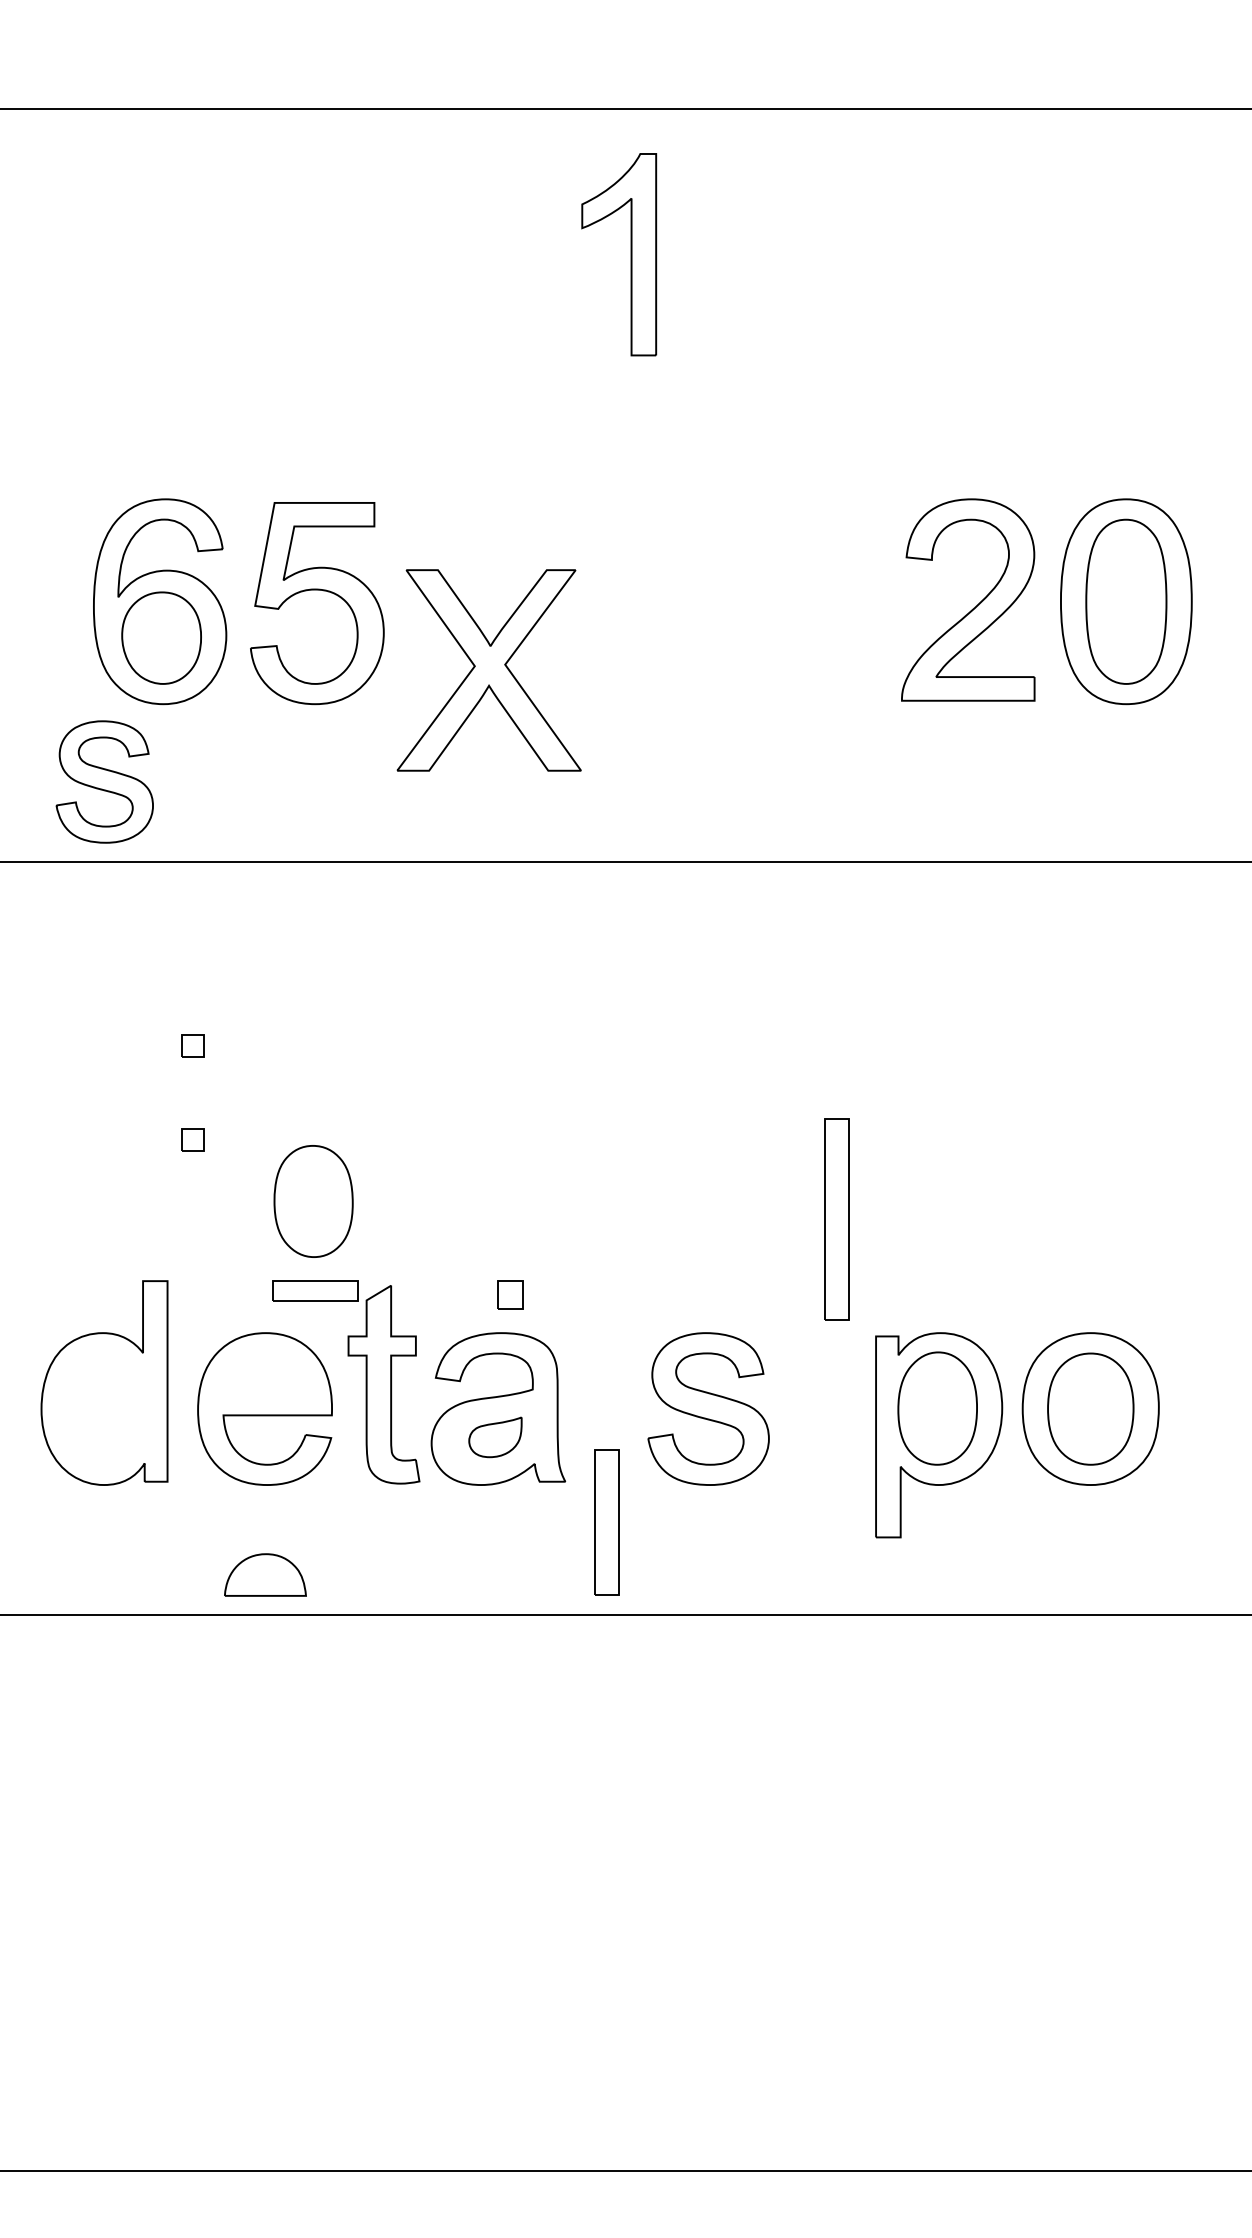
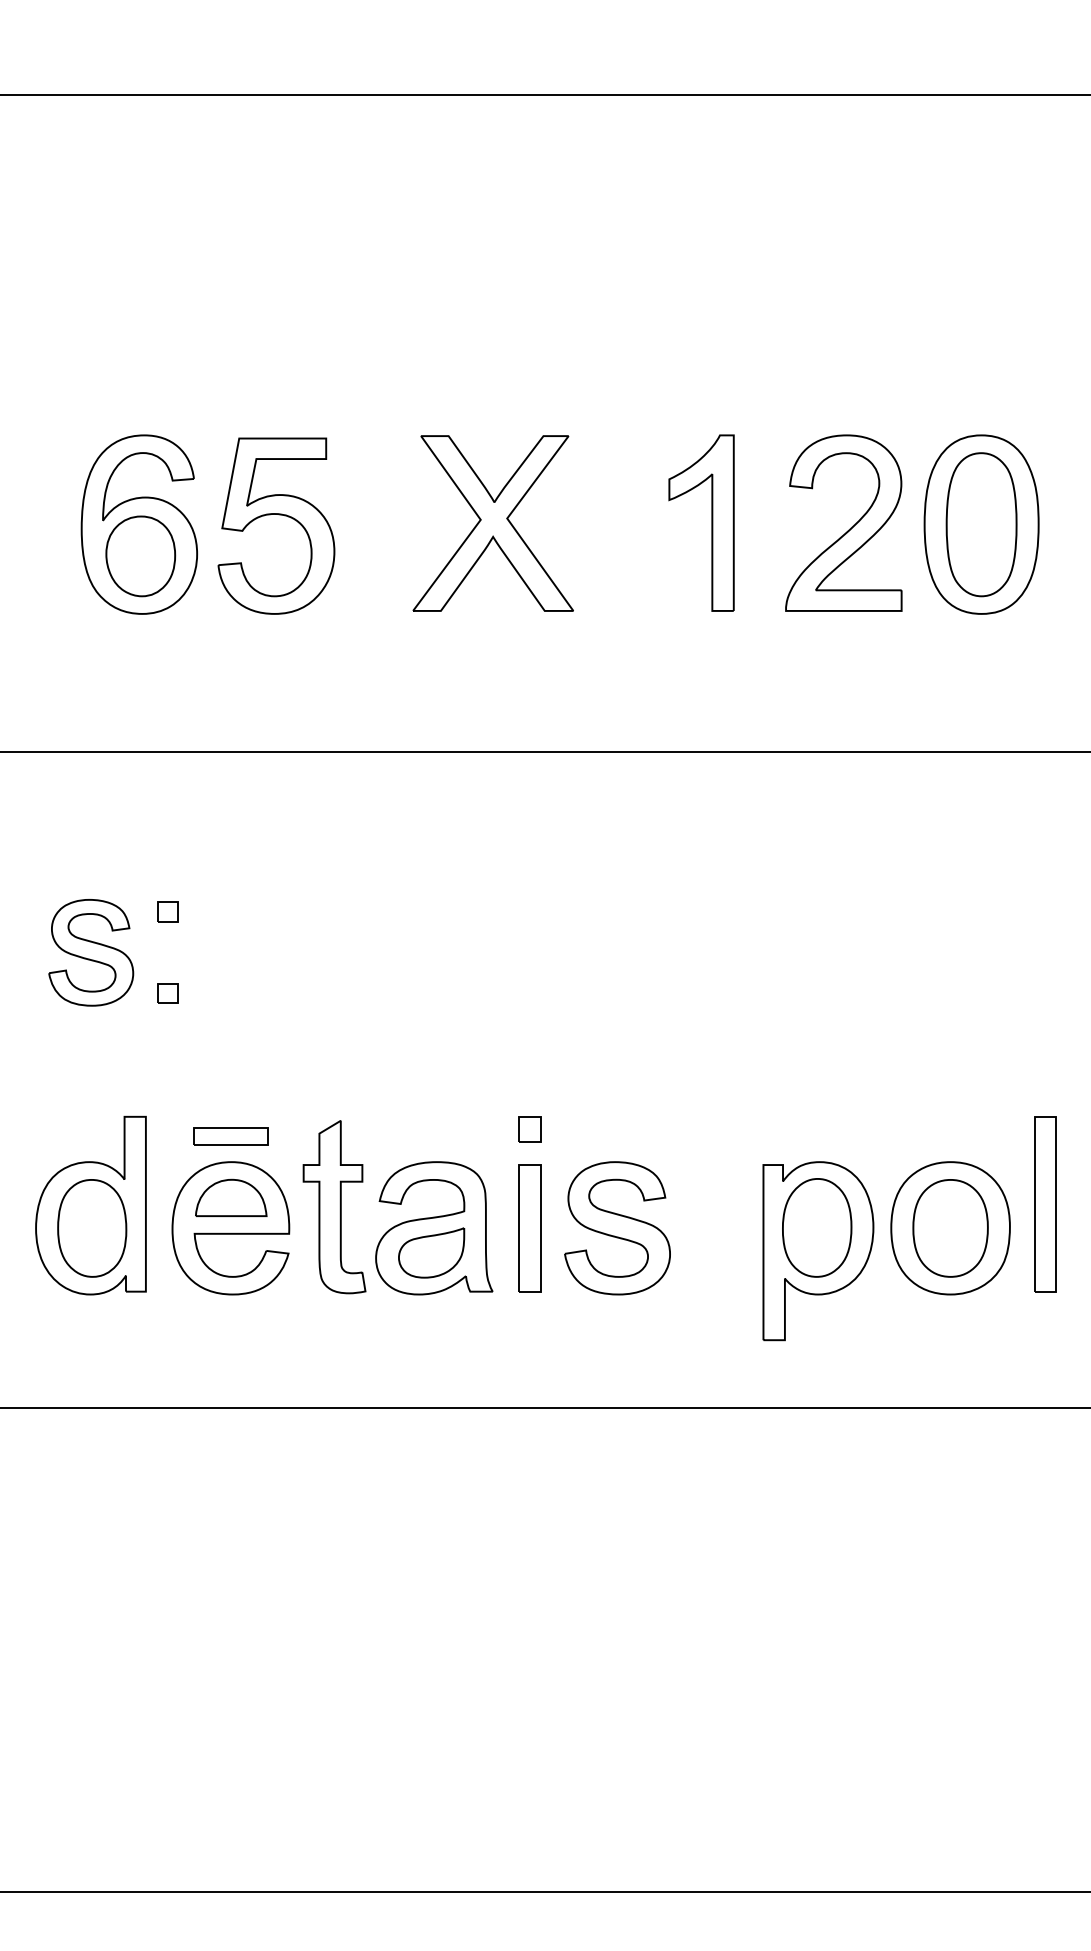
part: (630, 253) -> (711, 522), moved
part: (488, 670) -> (492, 523), moved
part: (105, 781) -> (91, 952), moved
part: (313, 1201) -> (92, 1228), moved
part: (837, 1219) -> (1045, 1204), moved
part: (315, 1291) -> (230, 1136), moved
part: (510, 1295) -> (529, 1129), moved
part: (495, 1436) -> (431, 1252), size x1.43
part: (606, 1522) -> (529, 1228), moved
part: (265, 1574) -> (231, 1197), moved

